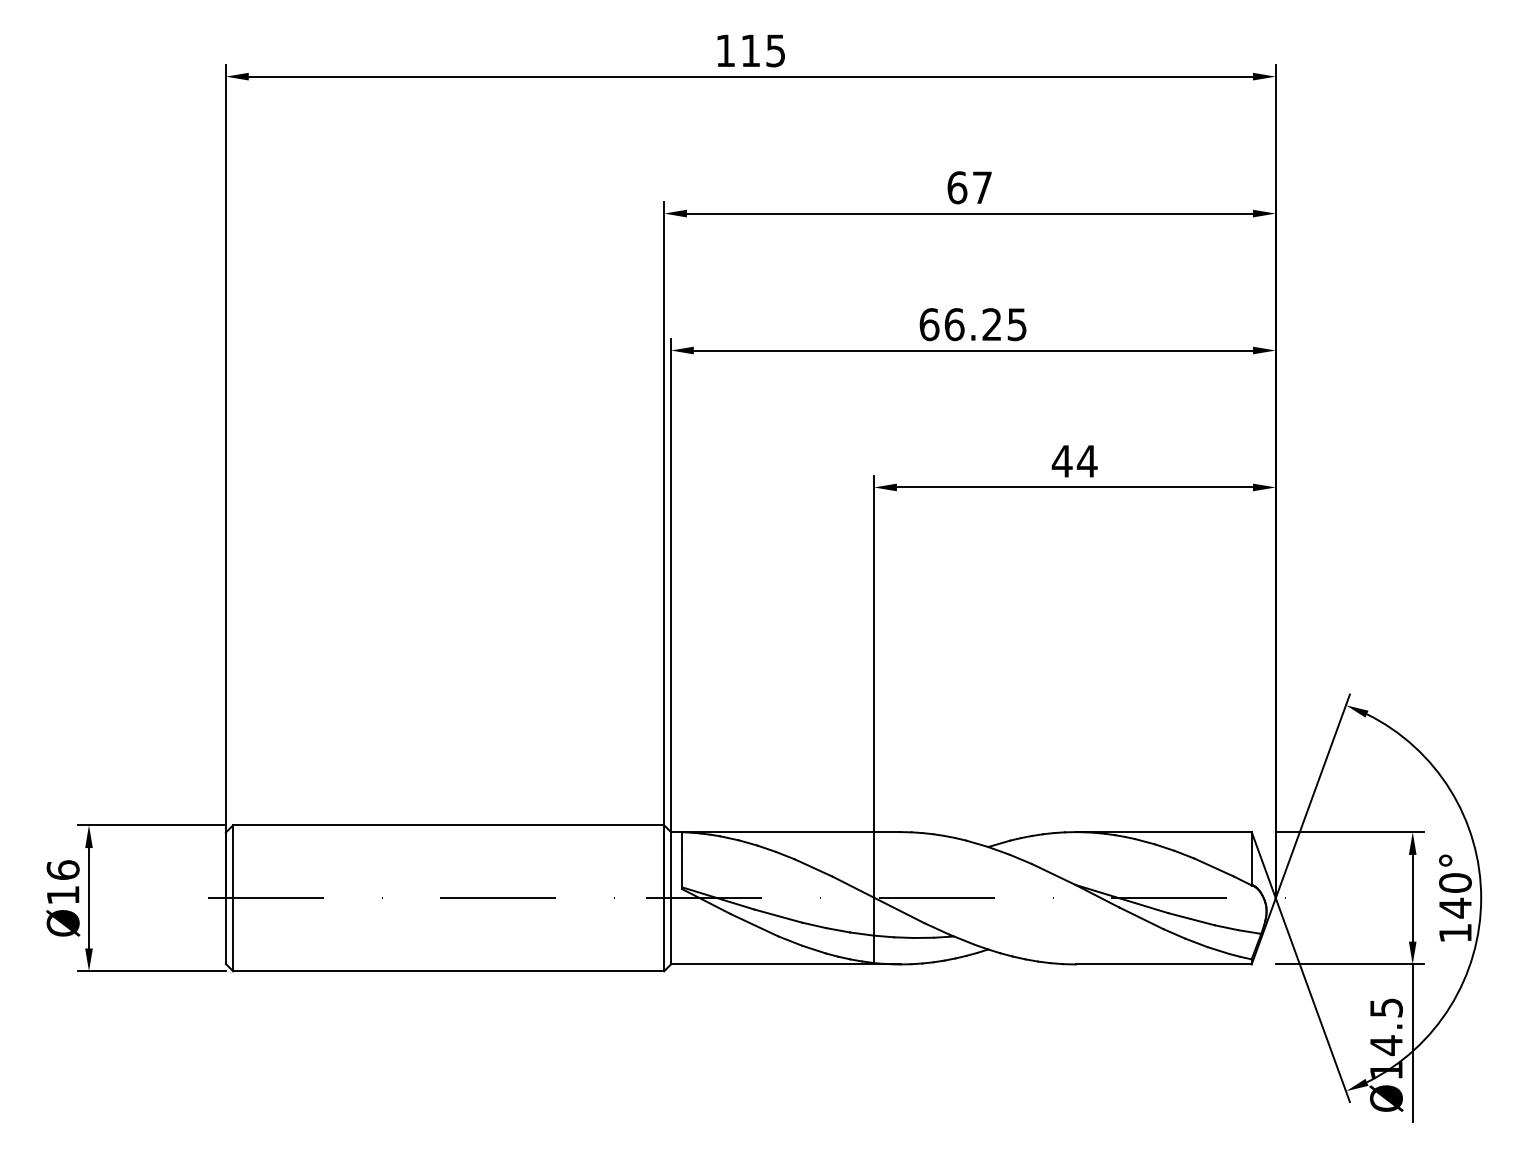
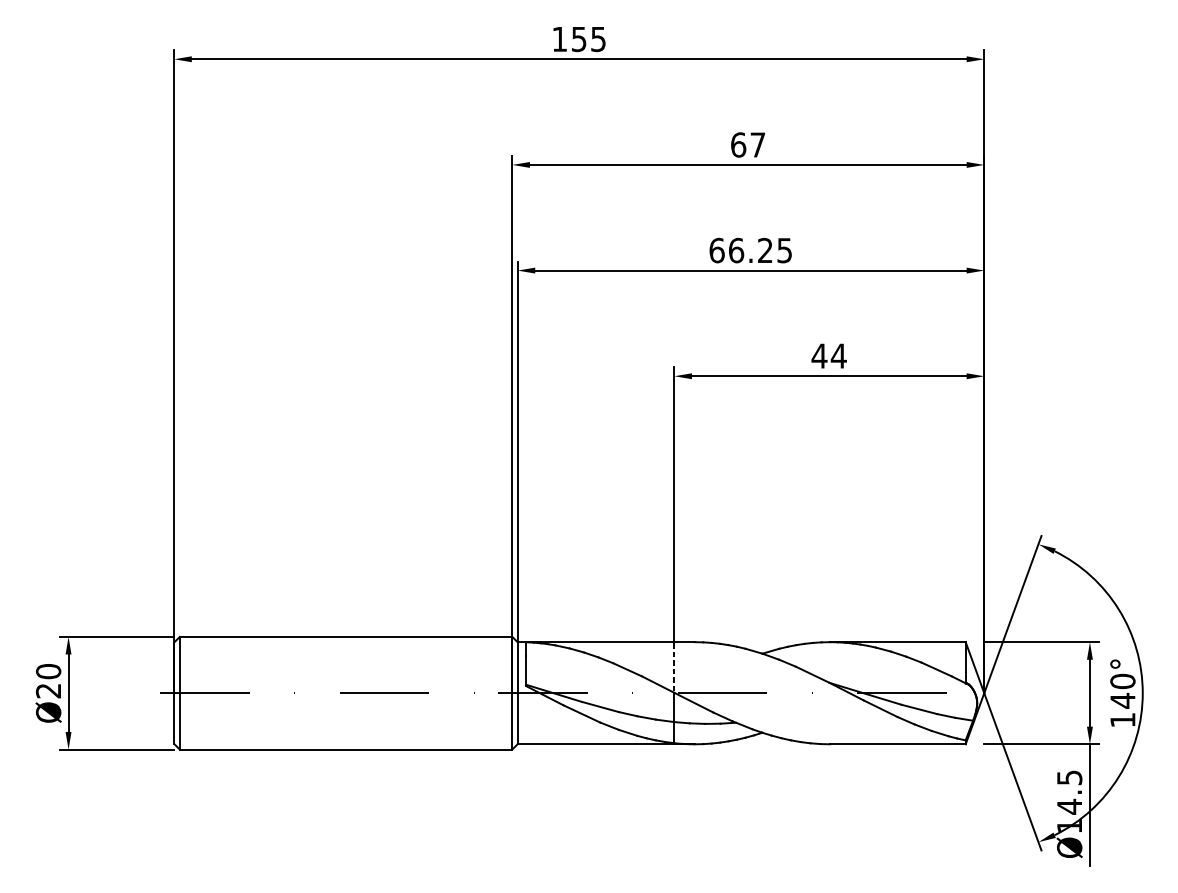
text: (750, 50) -> (578, 39), 115 -> 155
line: (874, 866) -> (674, 668), solid -> dashed
text: (62, 882) -> (48, 681), Ø16 -> Ø20

